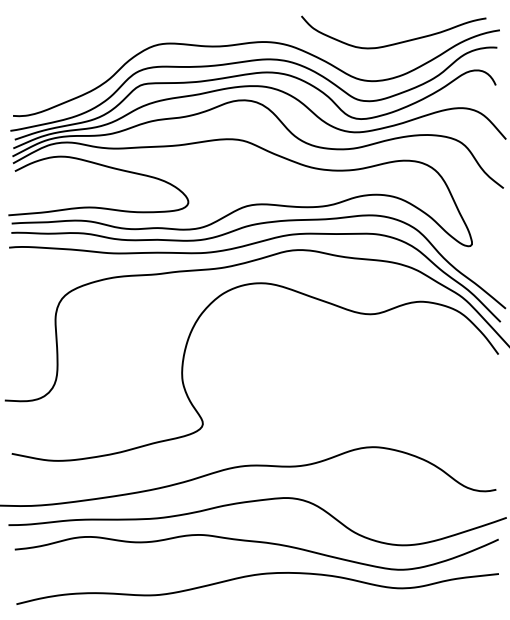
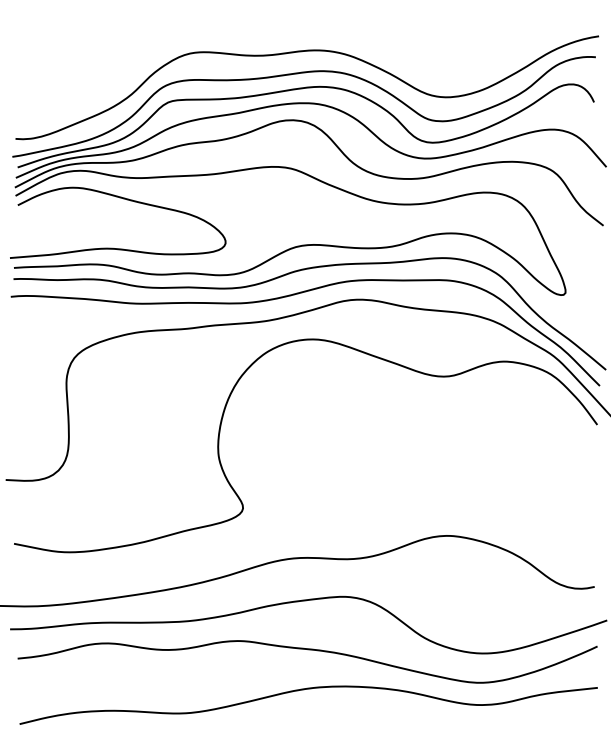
curve: (395, 42) -> (473, 51), removed

